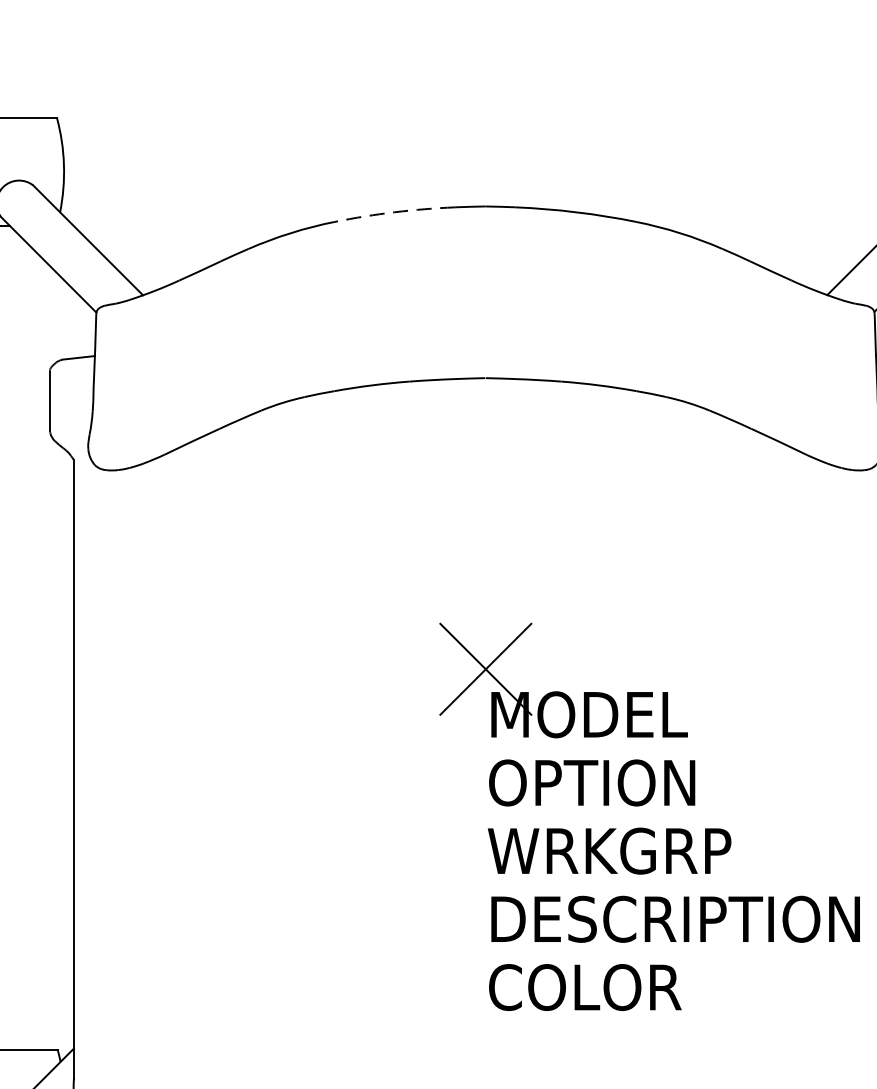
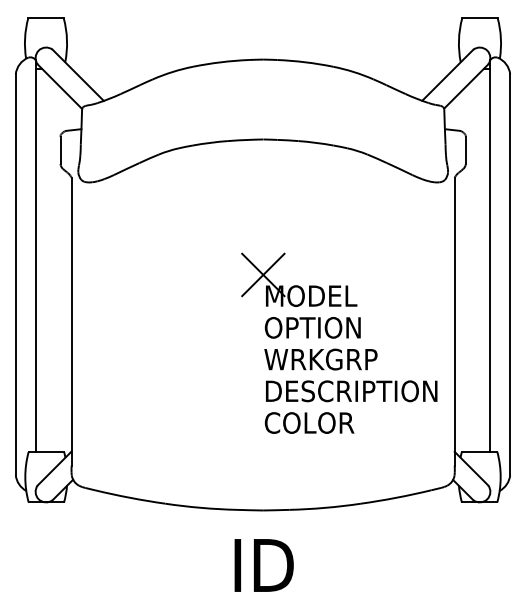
arc: (393, 212) -> (220, 62), dashed -> solid

